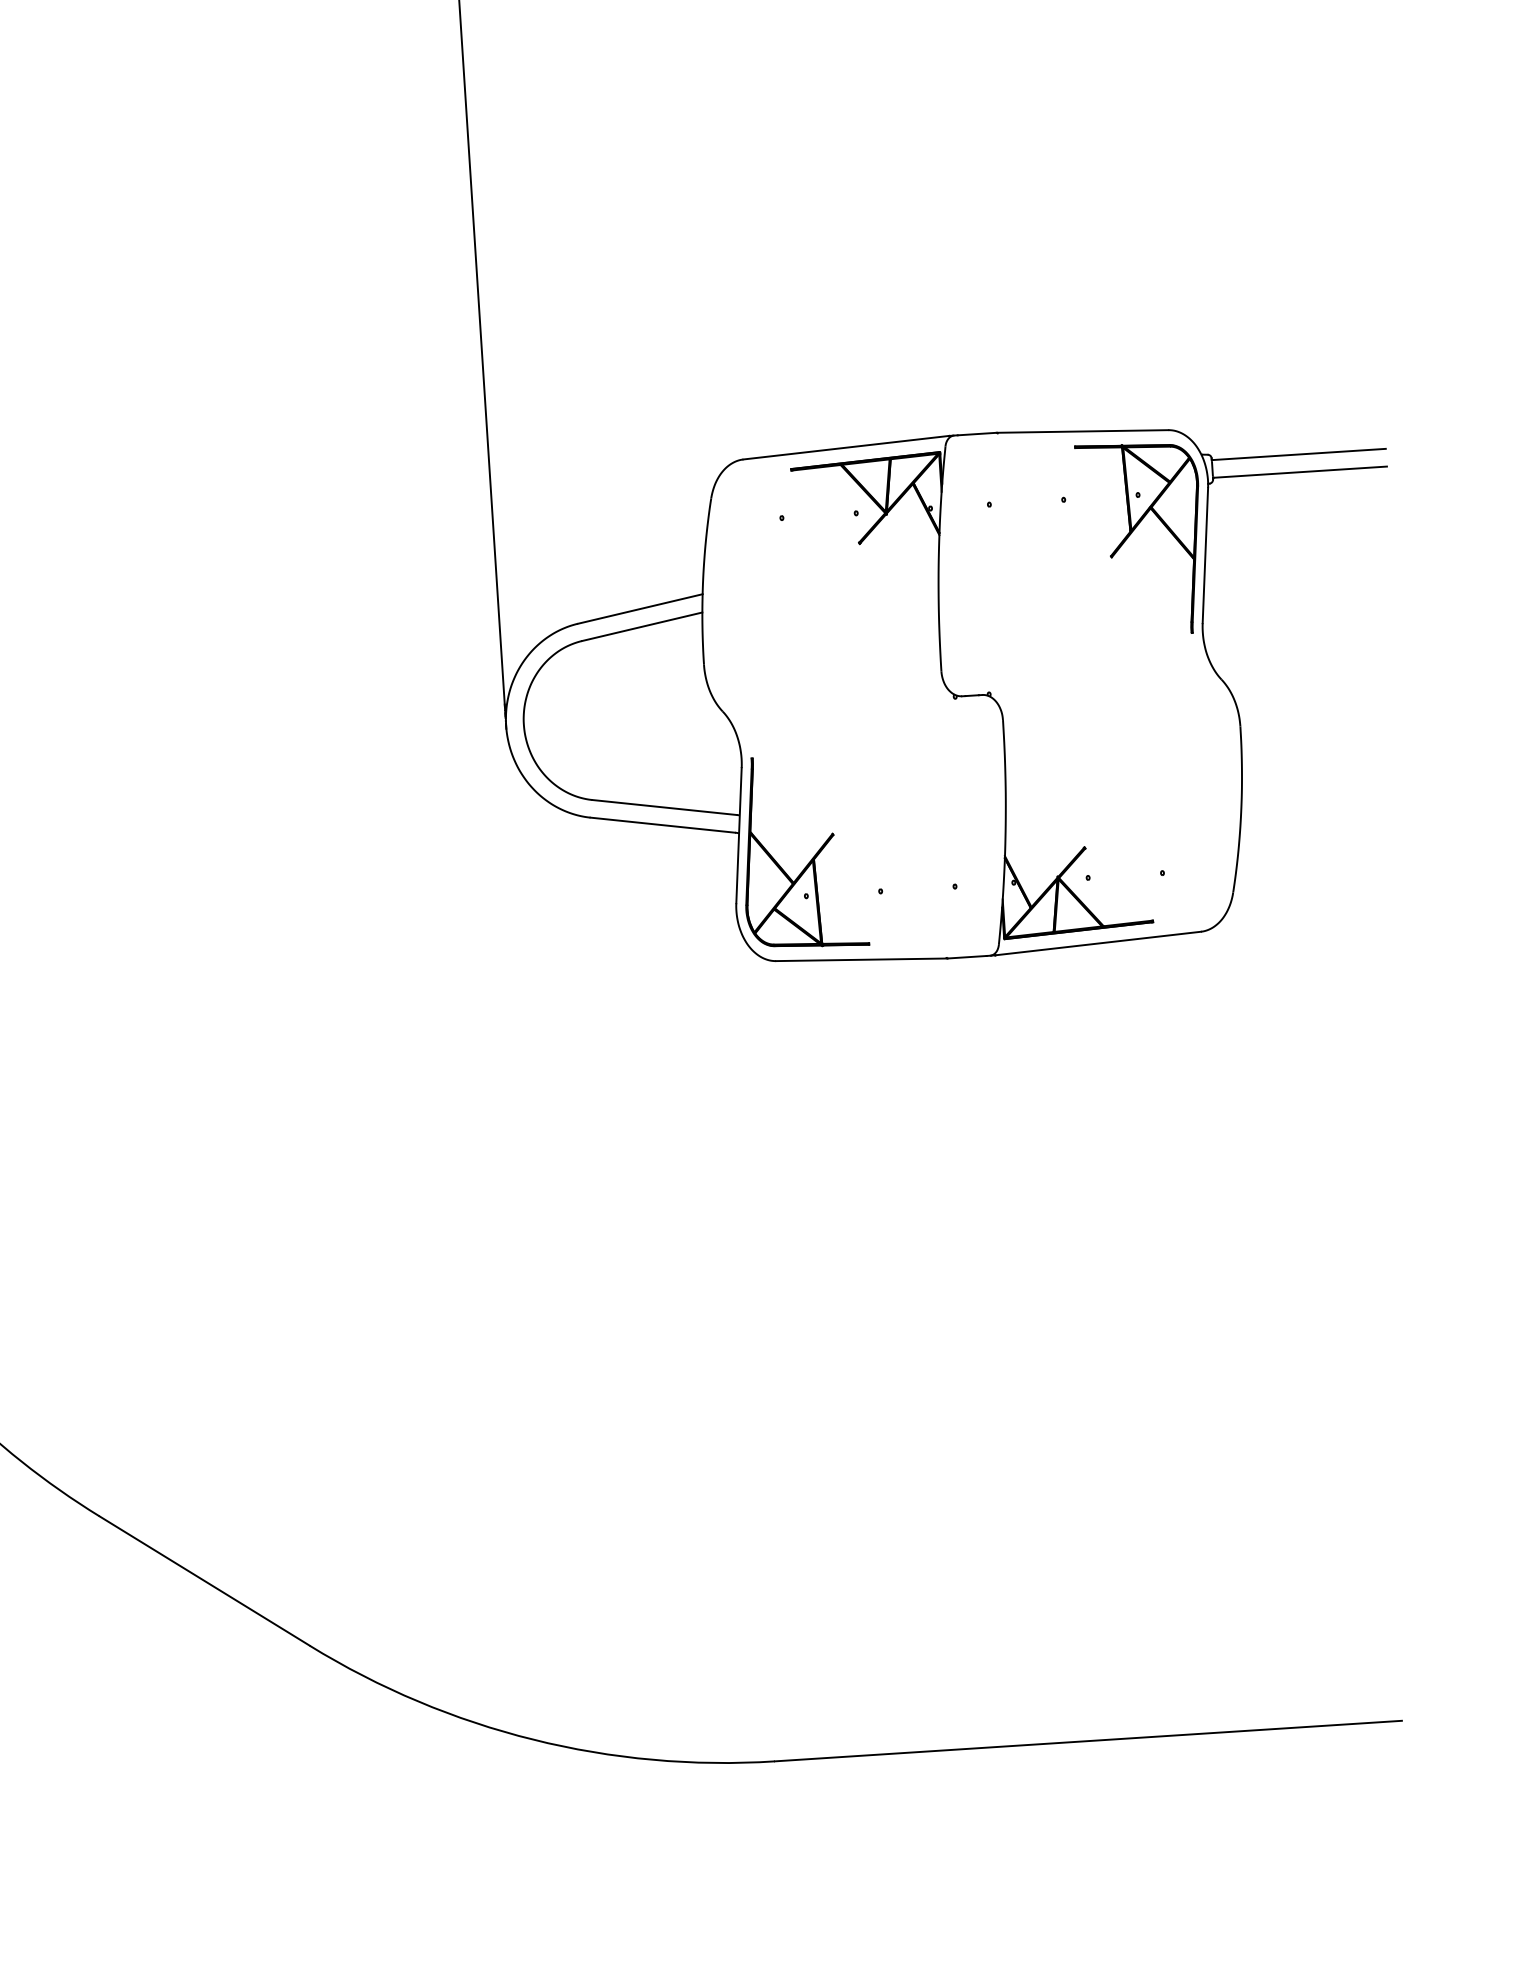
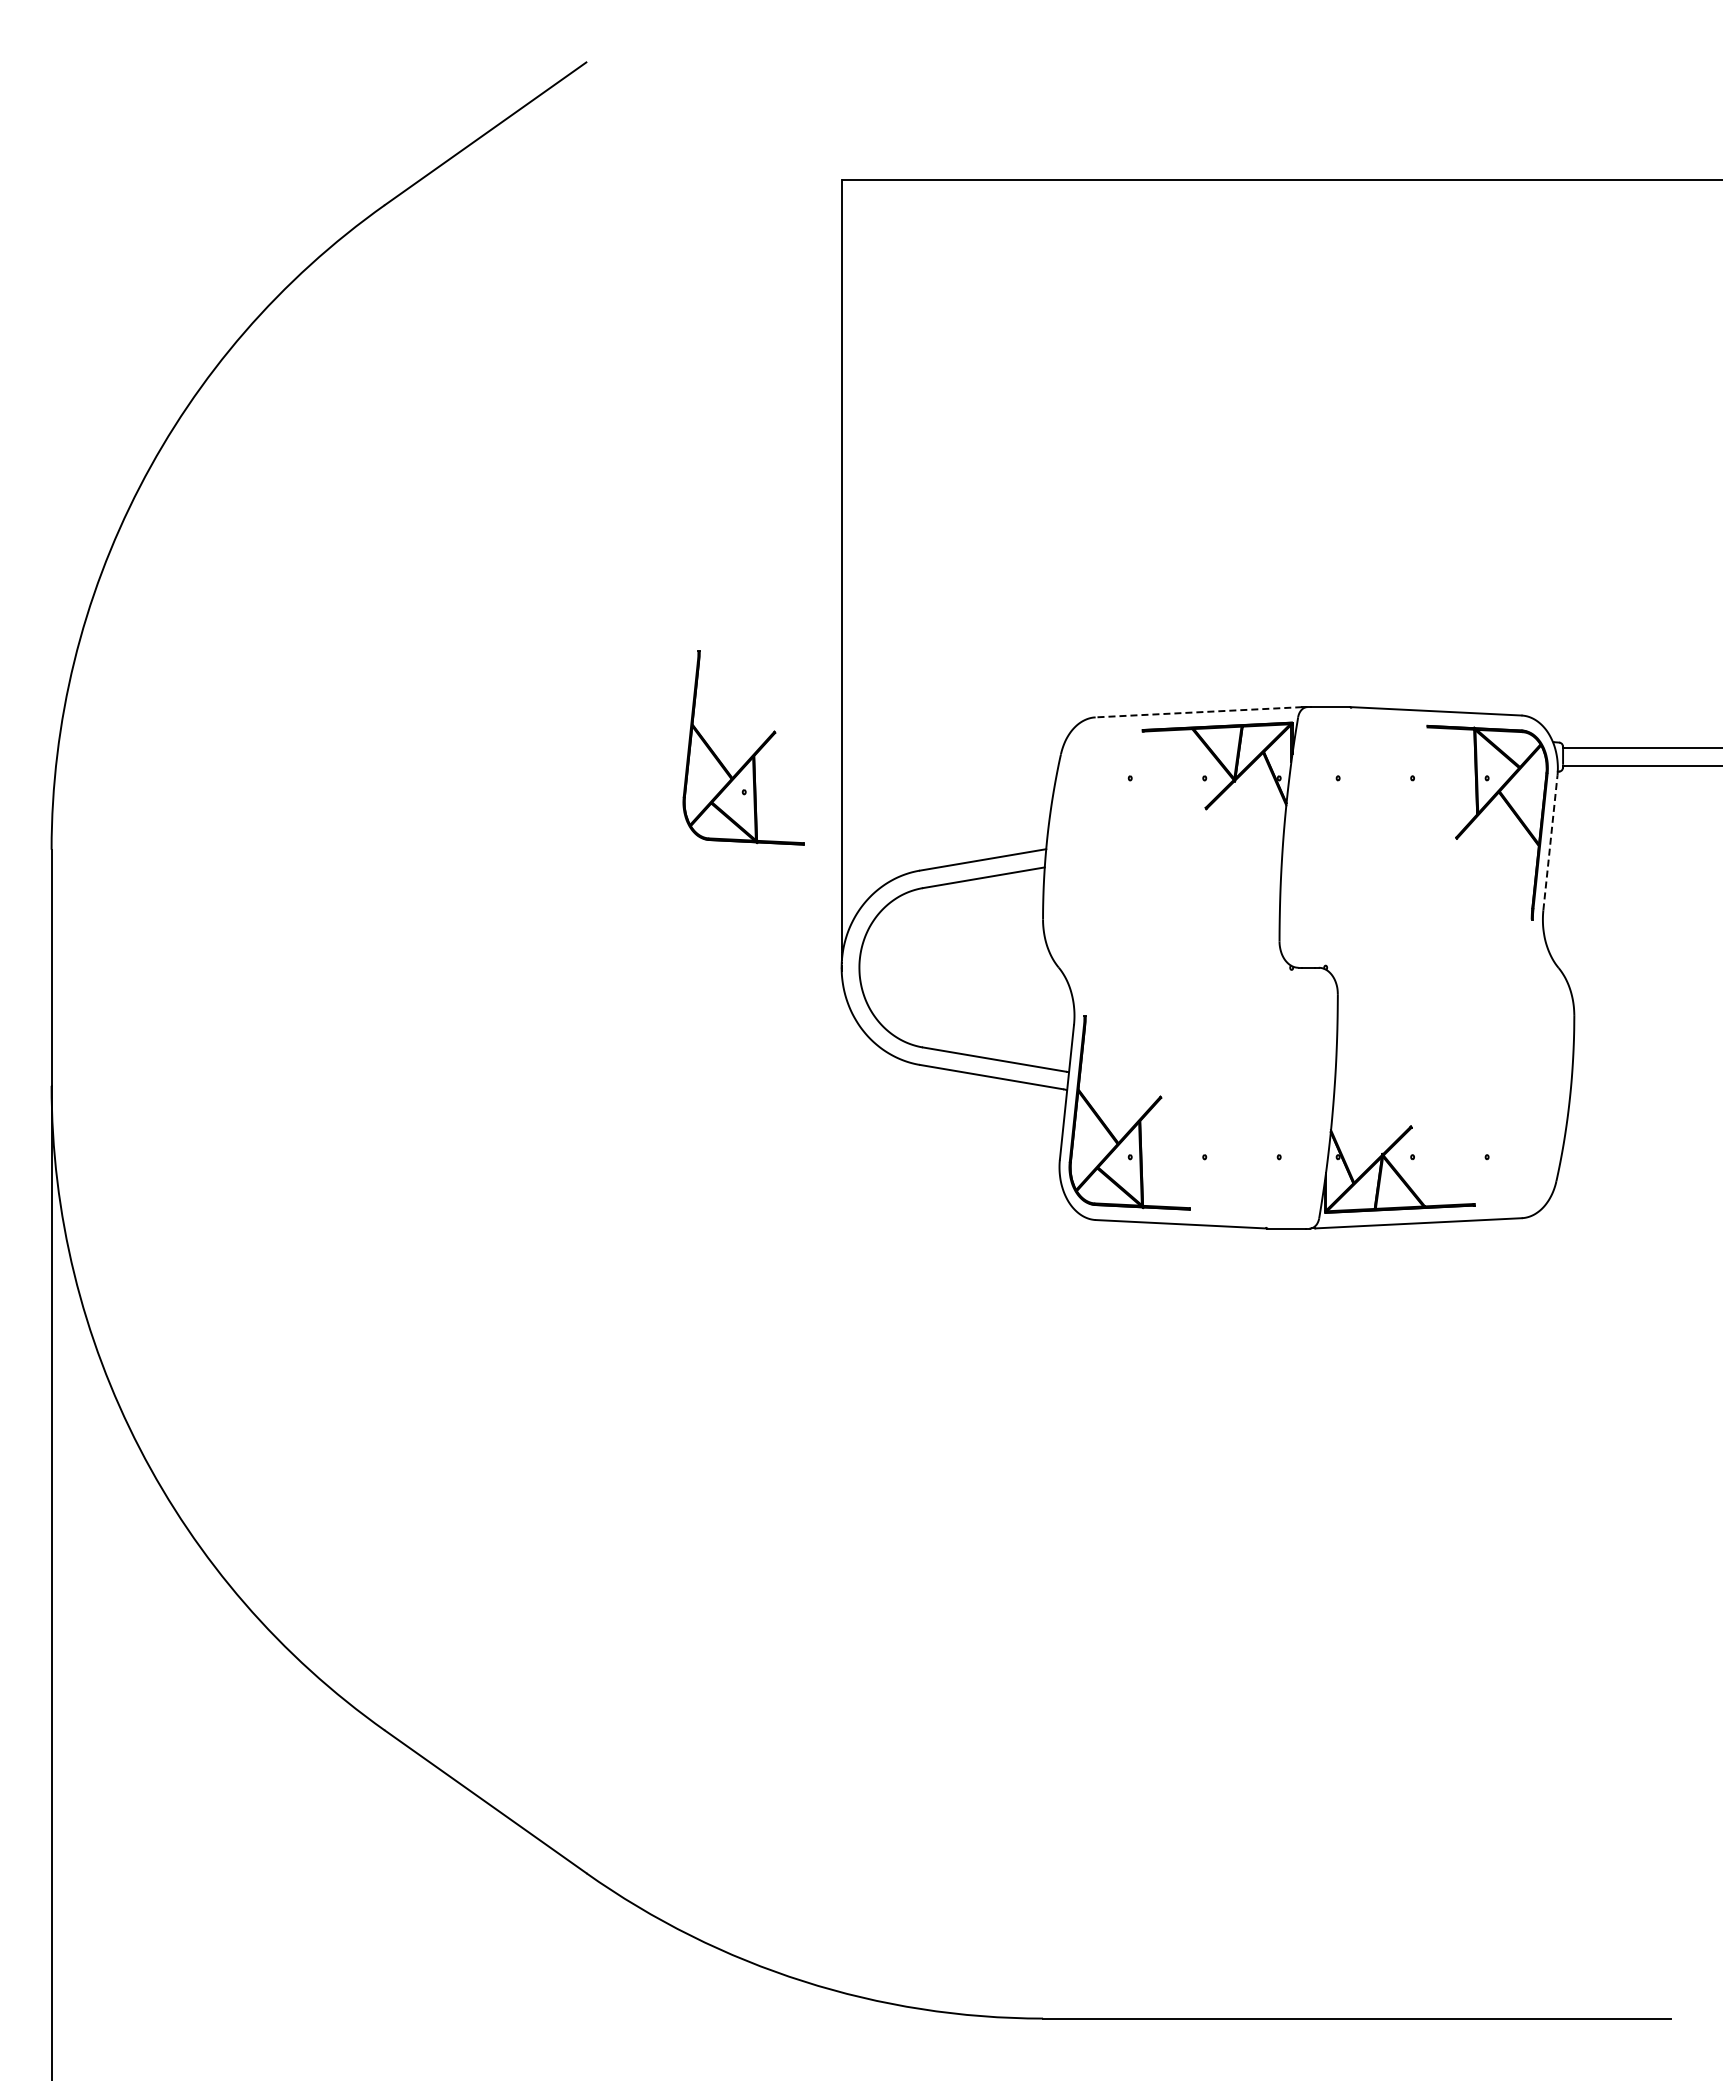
line: (845, 447) -> (1198, 712), solid -> dashed
part: (402, 519) -> (751, 755), added
line: (1205, 555) -> (1550, 843), solid -> dashed

